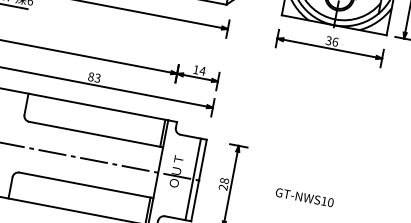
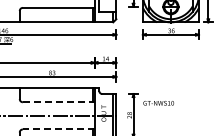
line: (95, 134) -> (58, 102), solid -> dashed
line: (86, 185) -> (58, 129), solid -> dashed
text: (304, 197) -> (158, 103), moved

